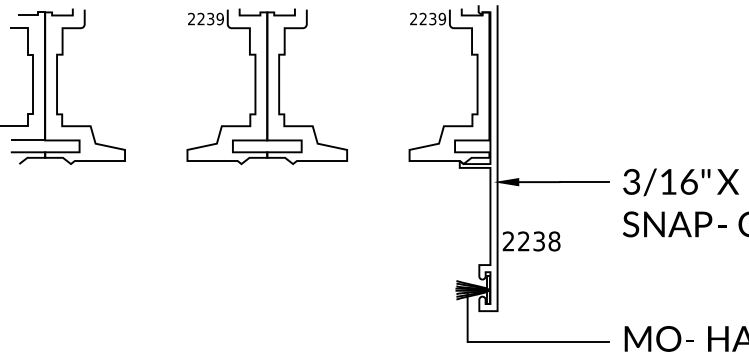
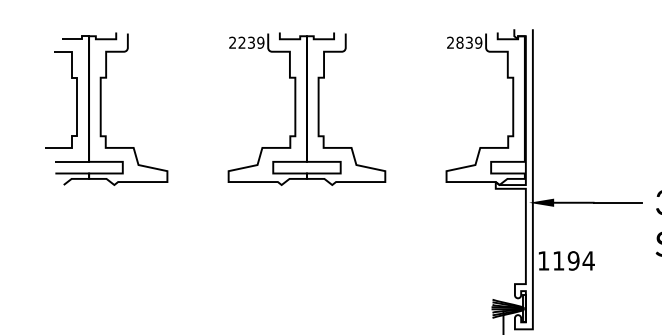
text: (422, 19) -> (459, 43), 2239 -> 2839
text: (531, 241) -> (566, 260), 2238 -> 1194

